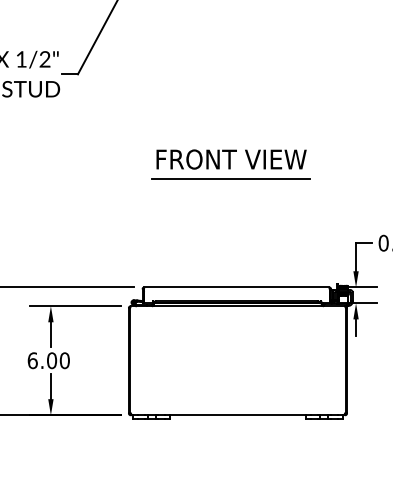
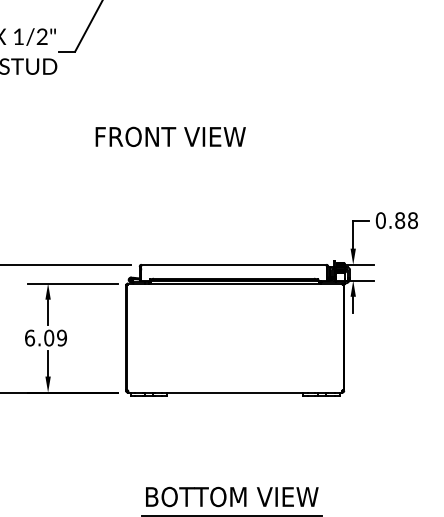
text: (231, 159) -> (170, 136), moved
line: (231, 179) -> (228, 156), removed
text: (64, 361) -> (61, 338), 6.00 -> 6.09

